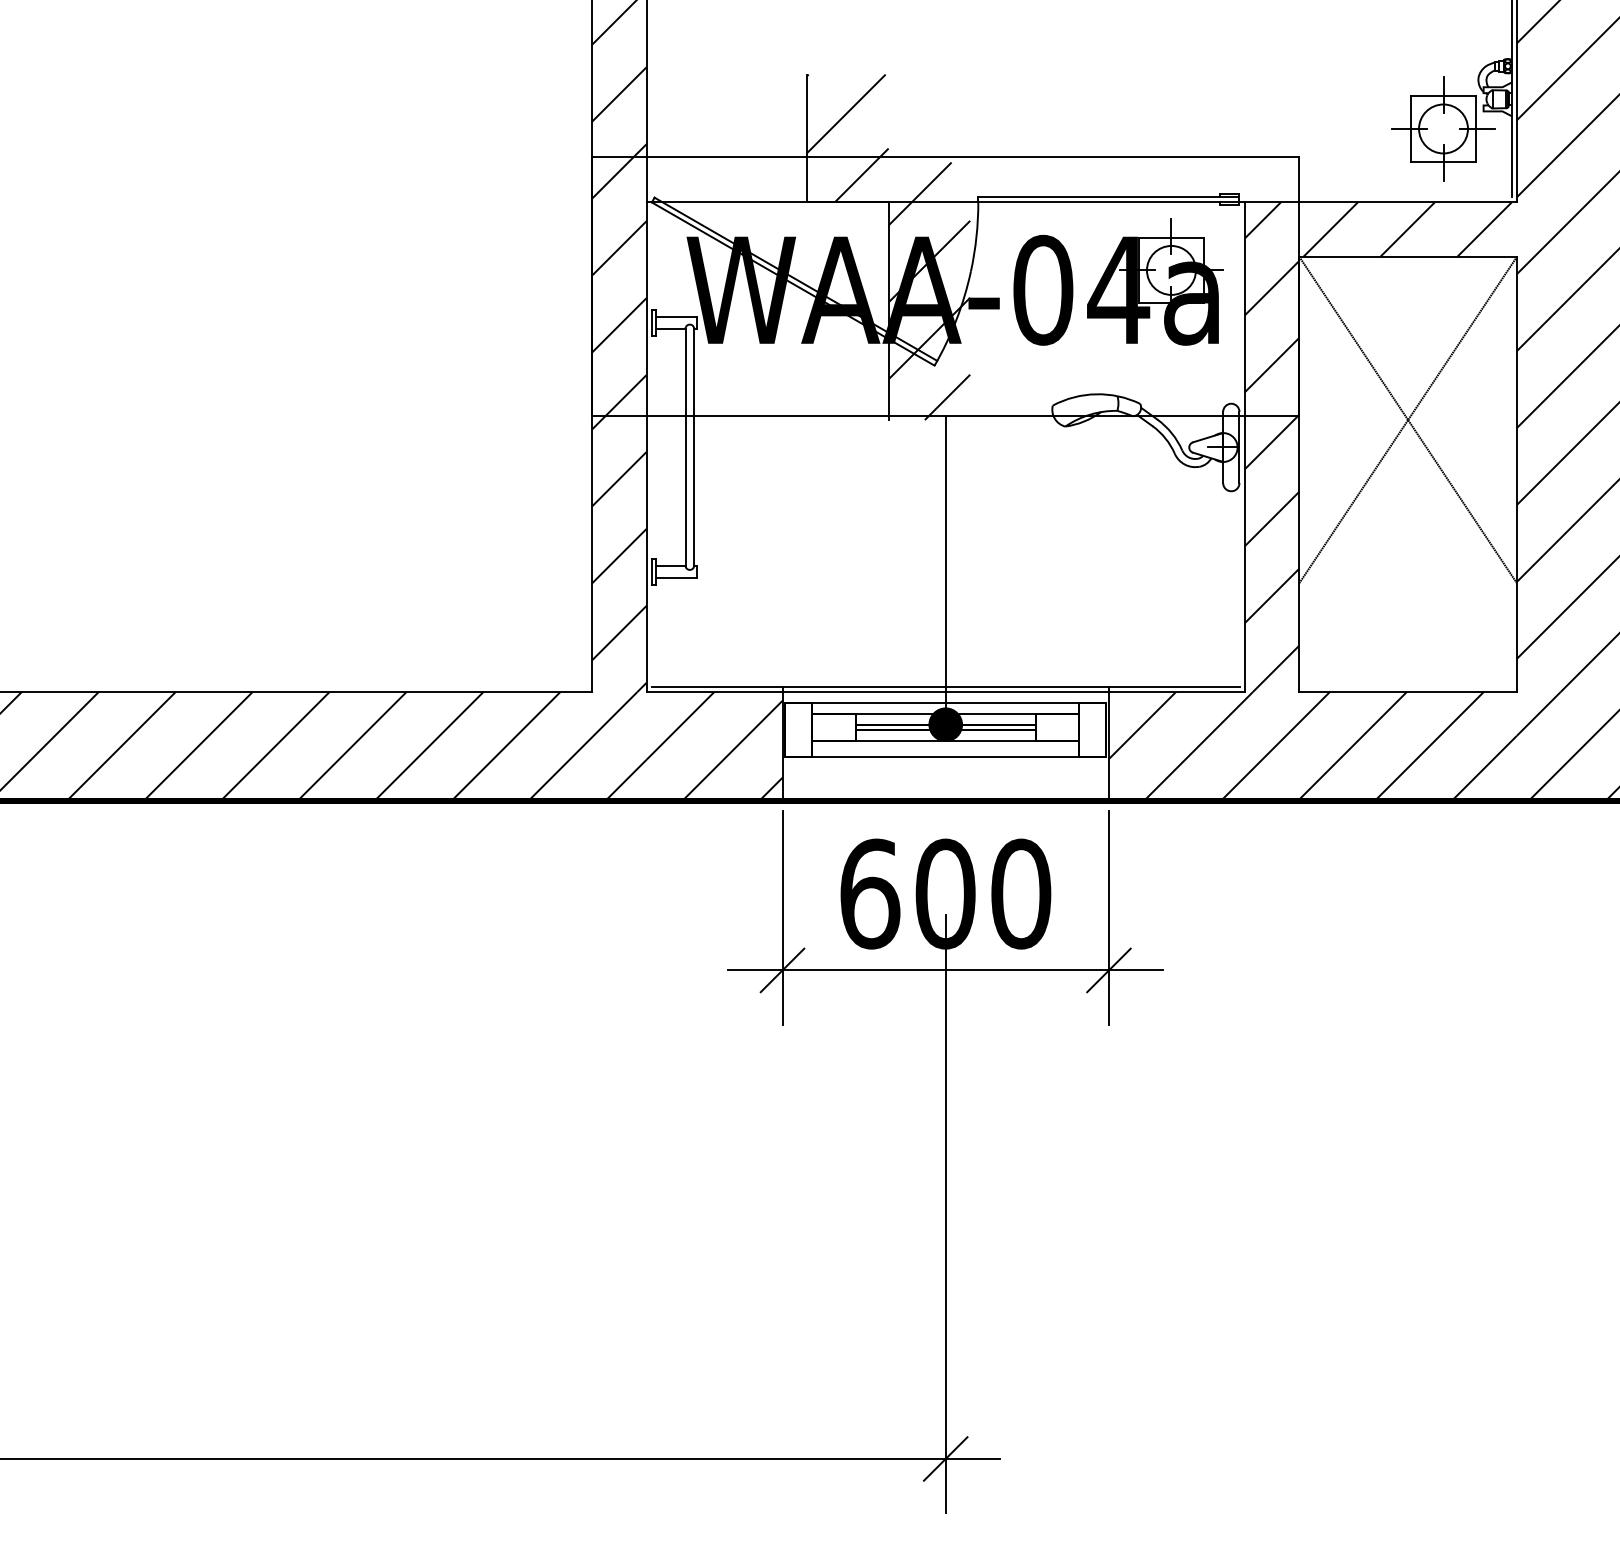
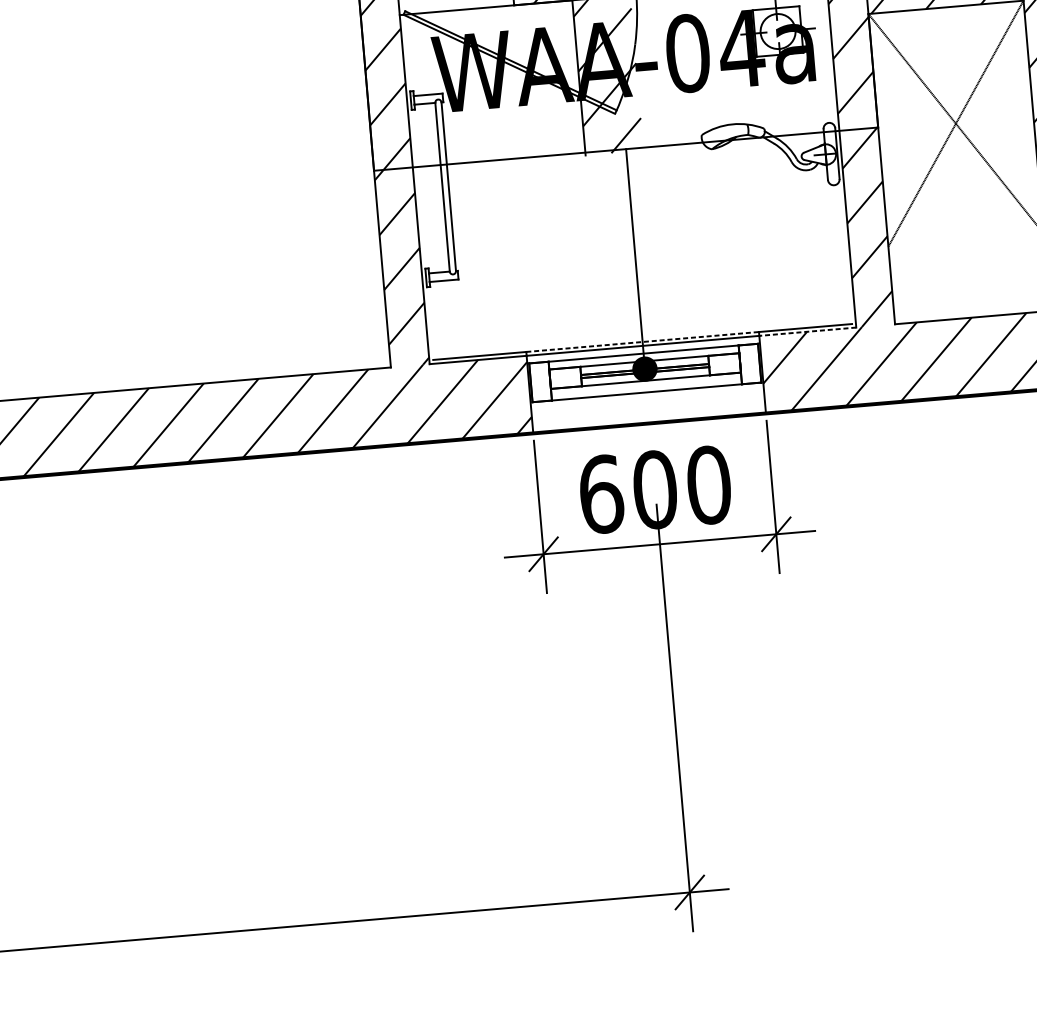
line: (946, 686) -> (643, 341), solid -> dashed
line: (1176, 692) -> (807, 332), solid -> dashed

